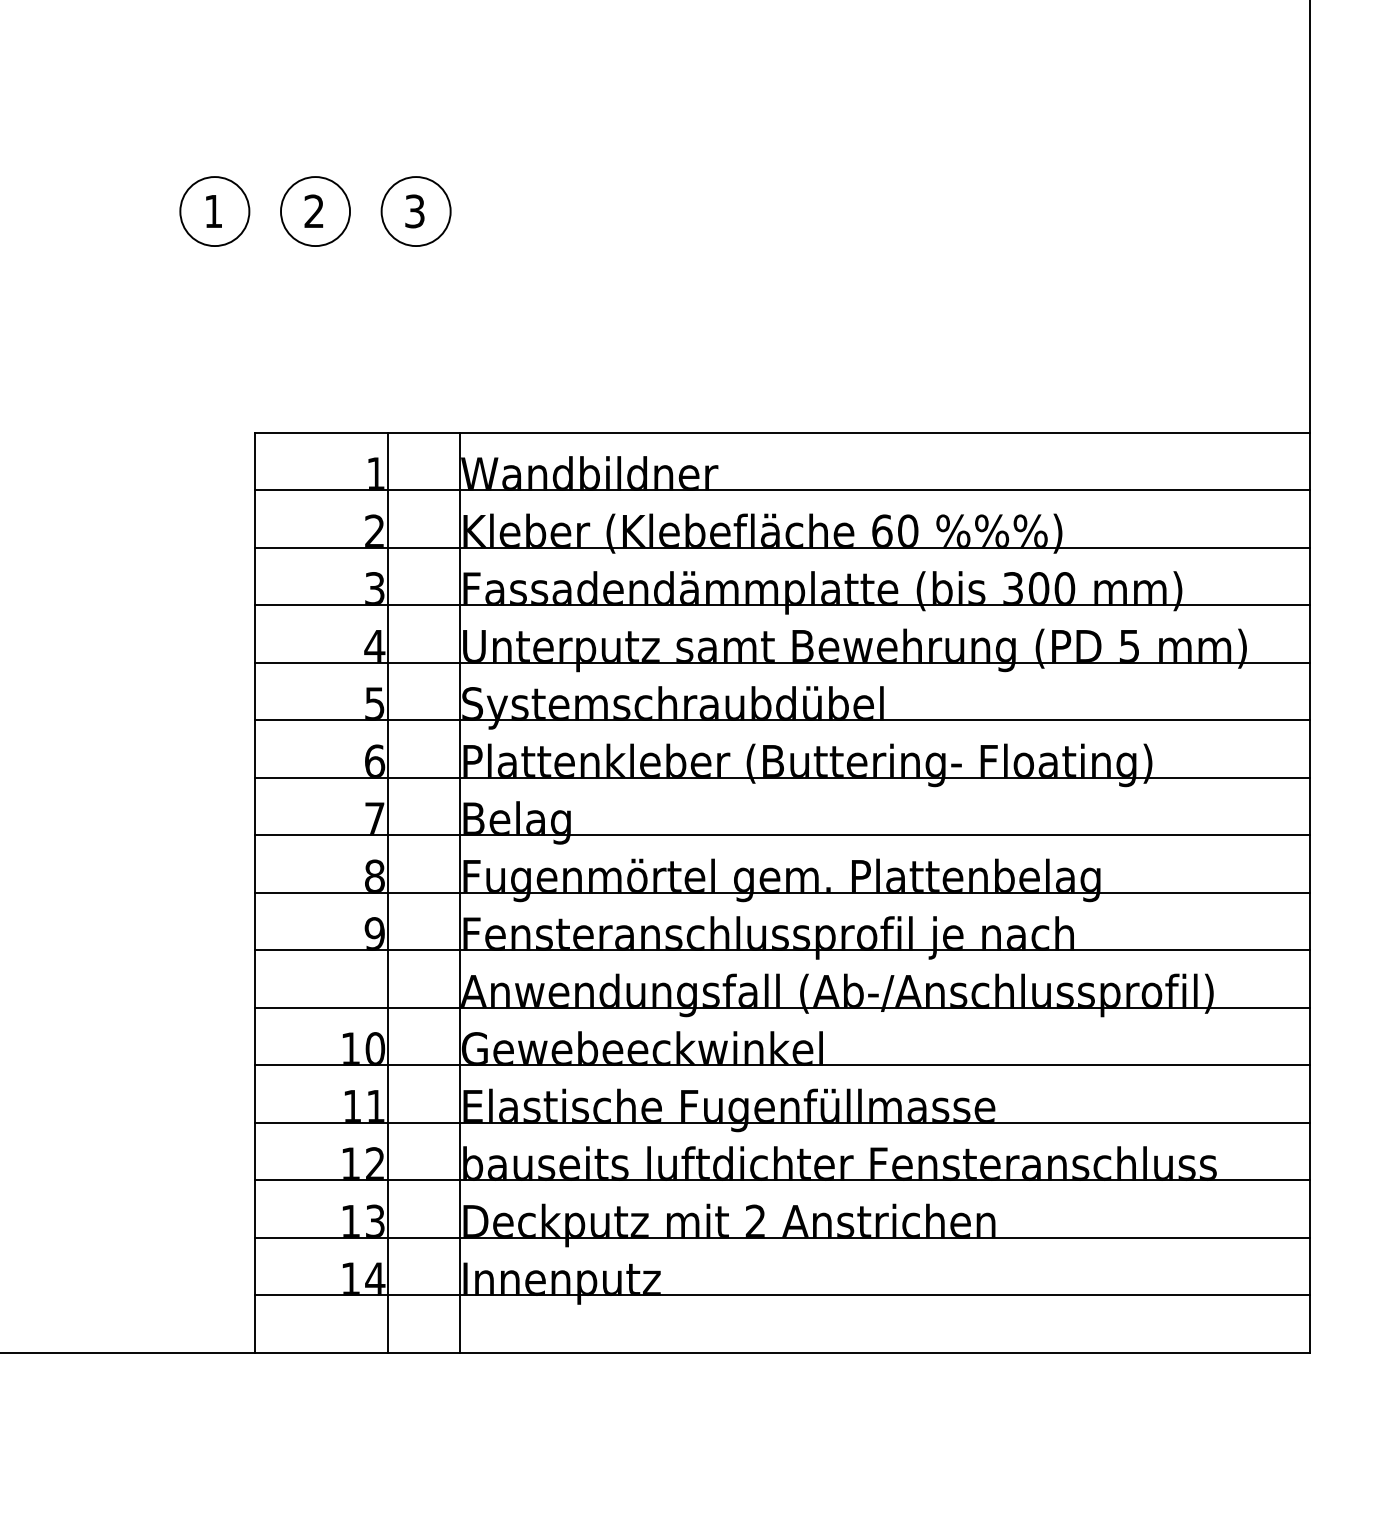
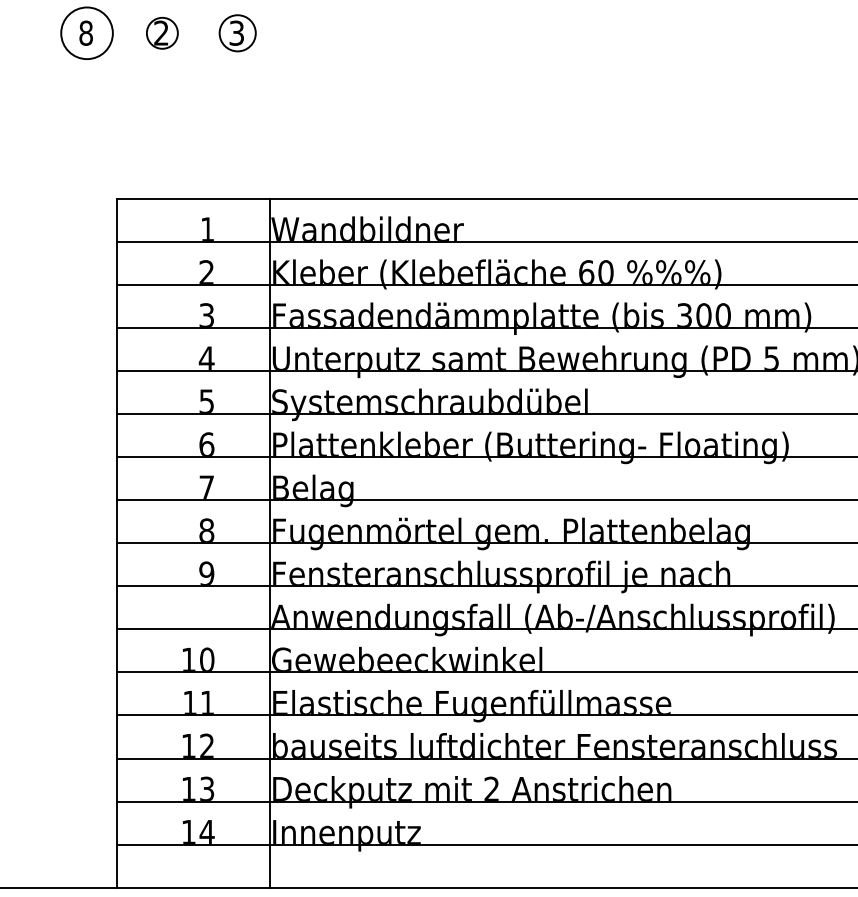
text: (213, 211) -> (86, 33), 1 -> 8
circle: (315, 211) -> (162, 33), size x0.6
circle: (415, 211) -> (237, 33), size x0.7
line: (387, 892) -> (216, 543), removed

